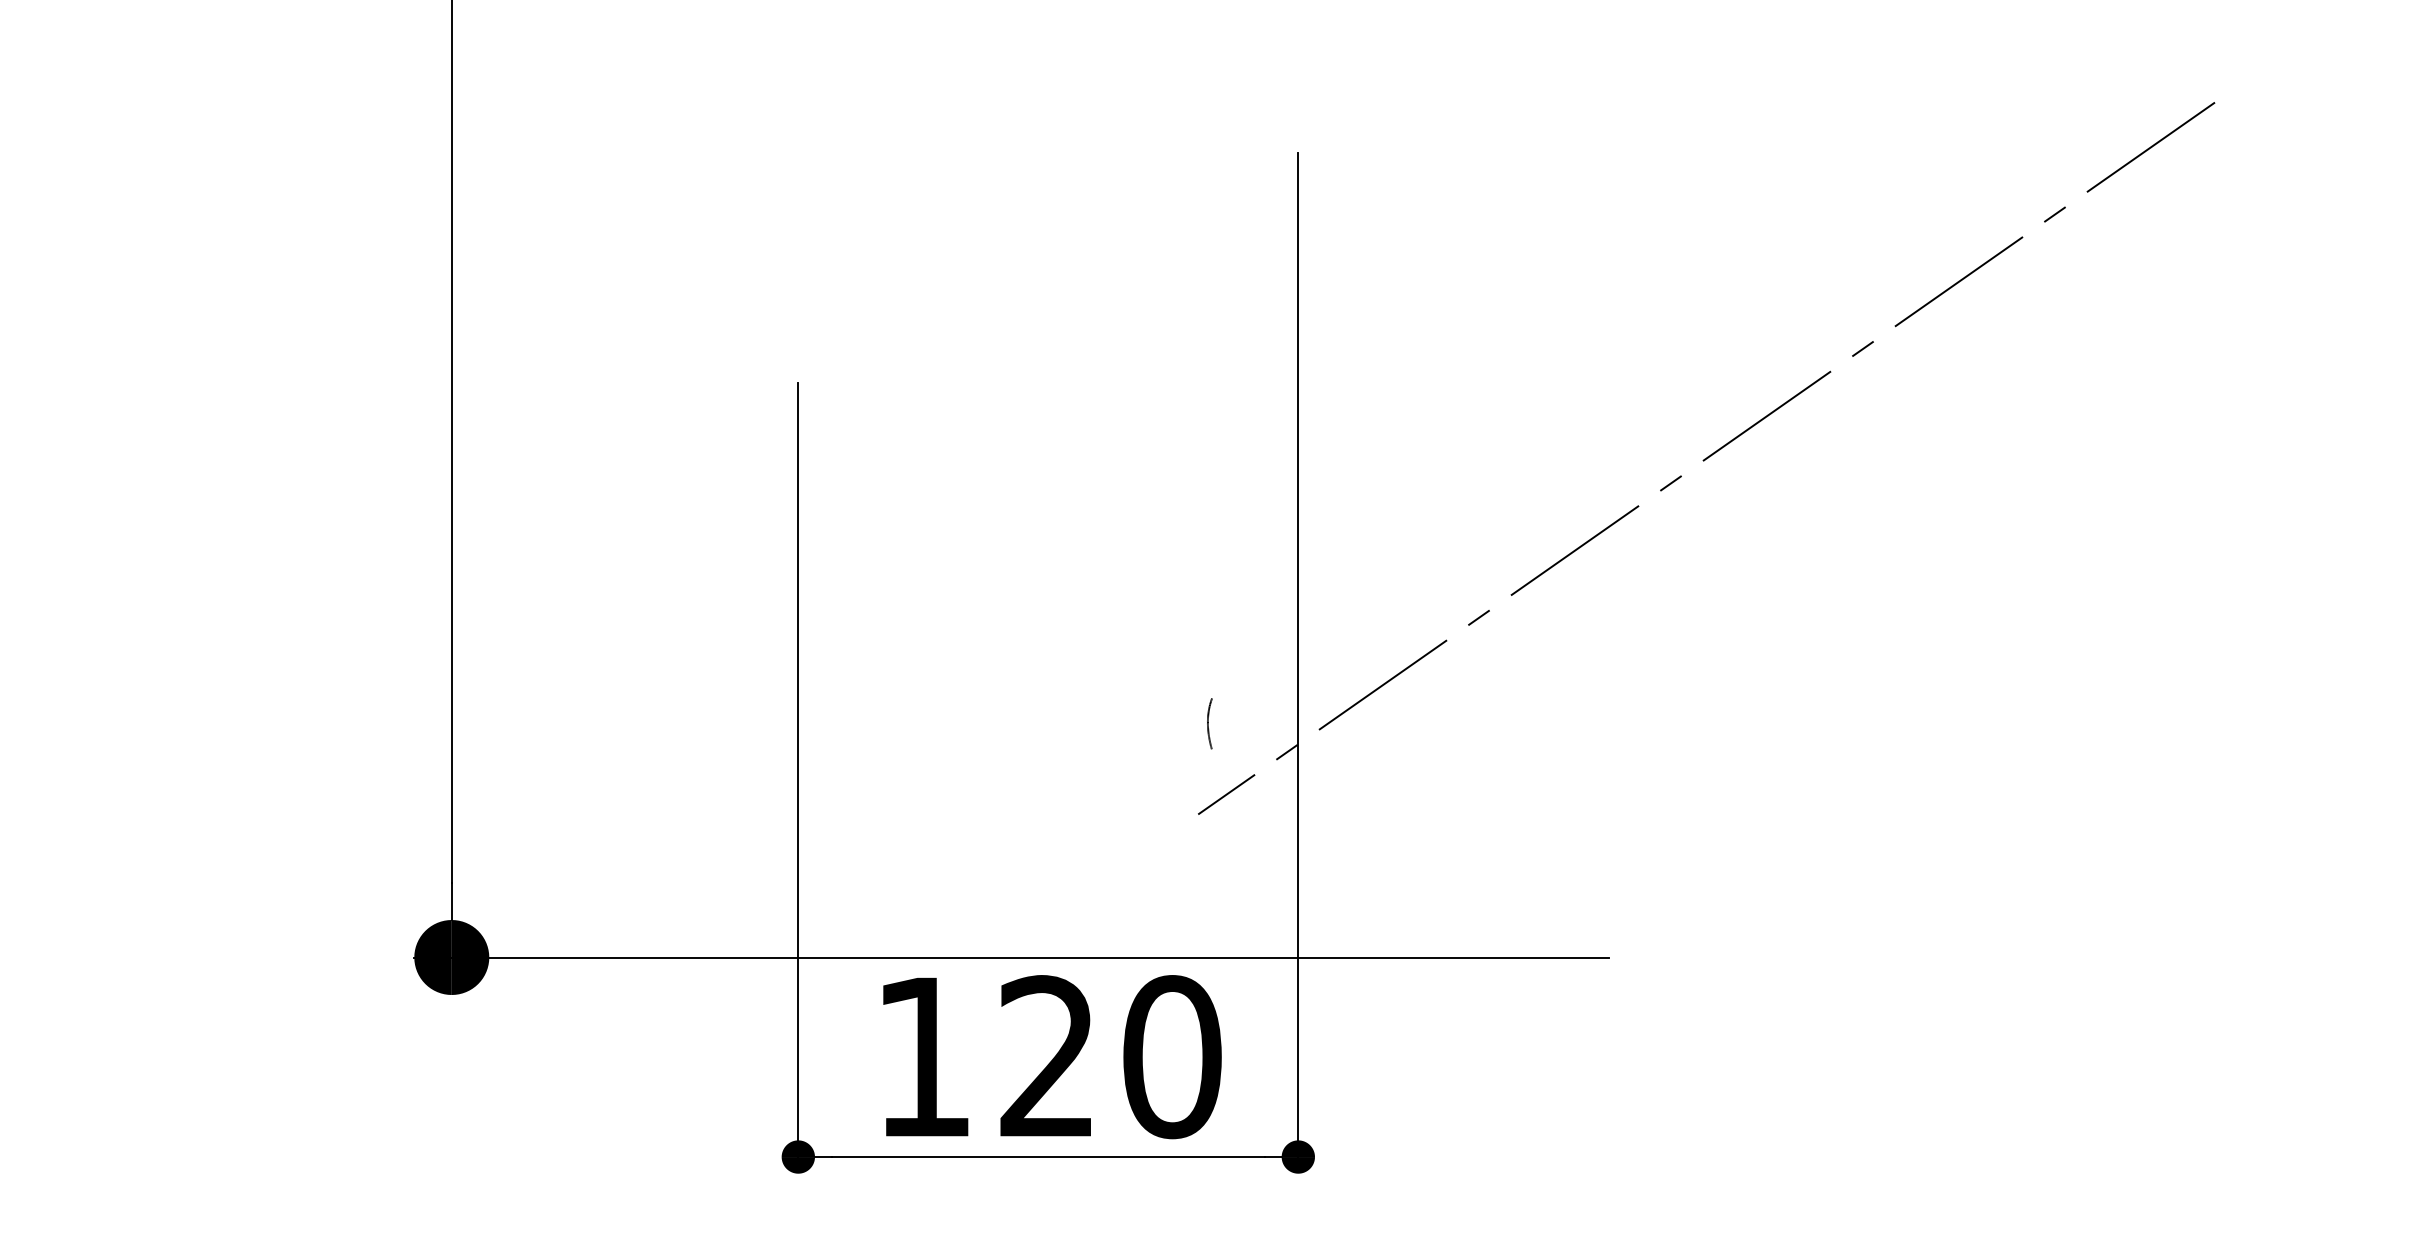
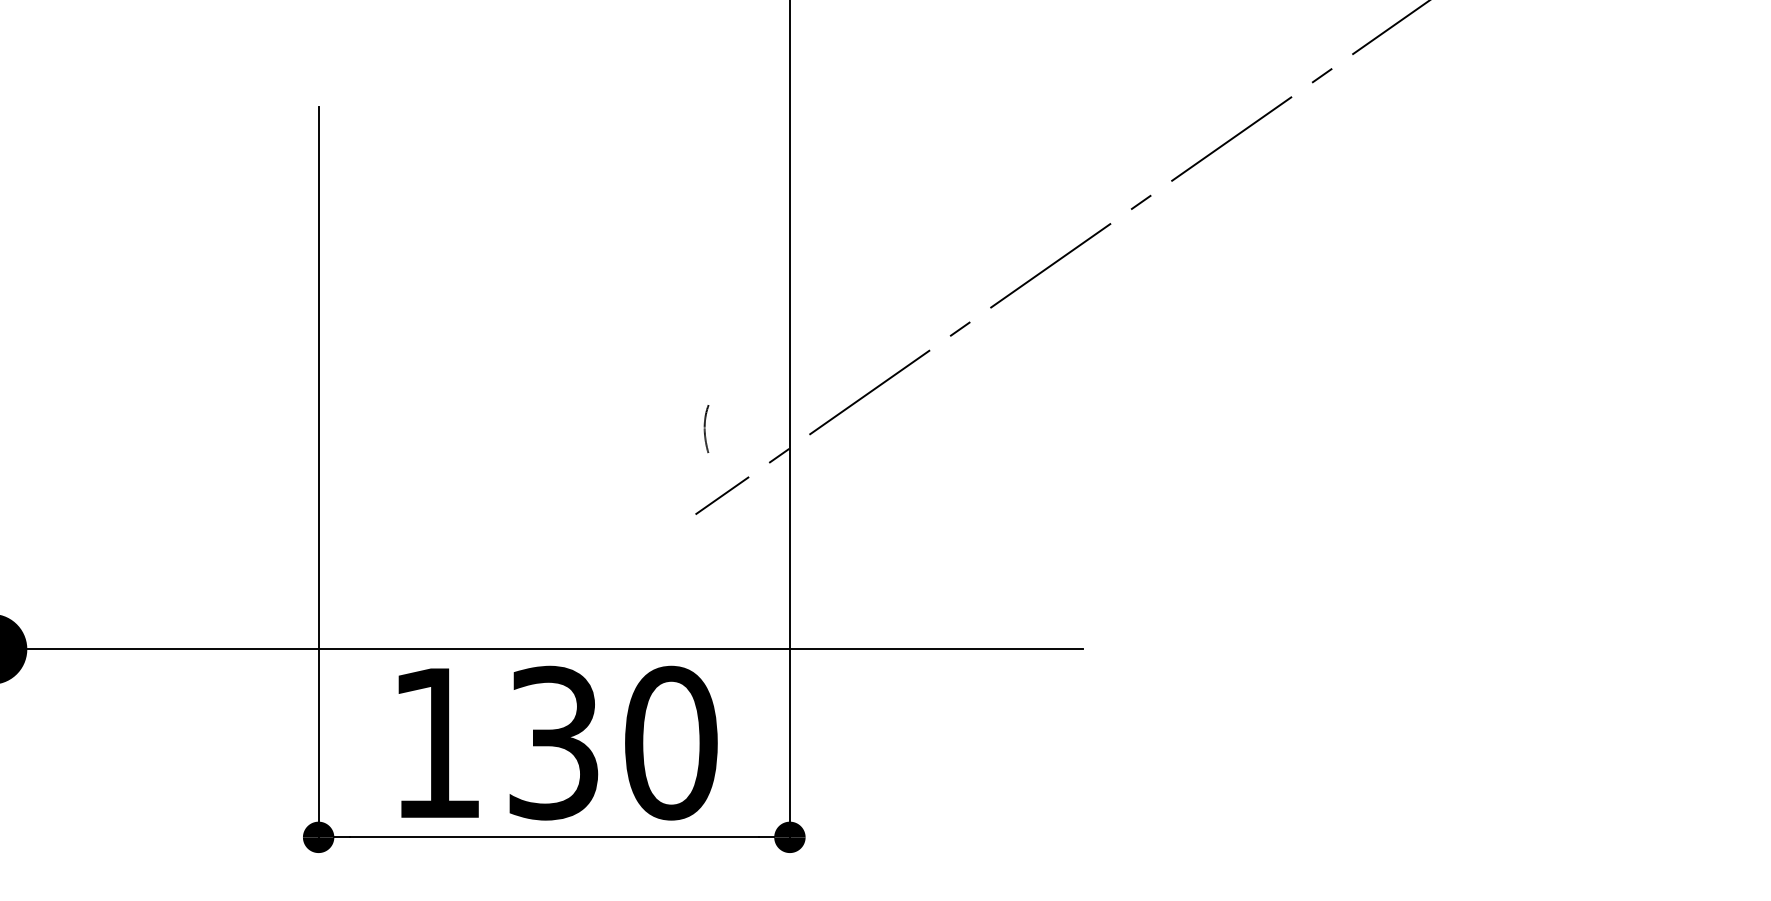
text: (1047, 1057) -> (553, 743), 120 -> 130

